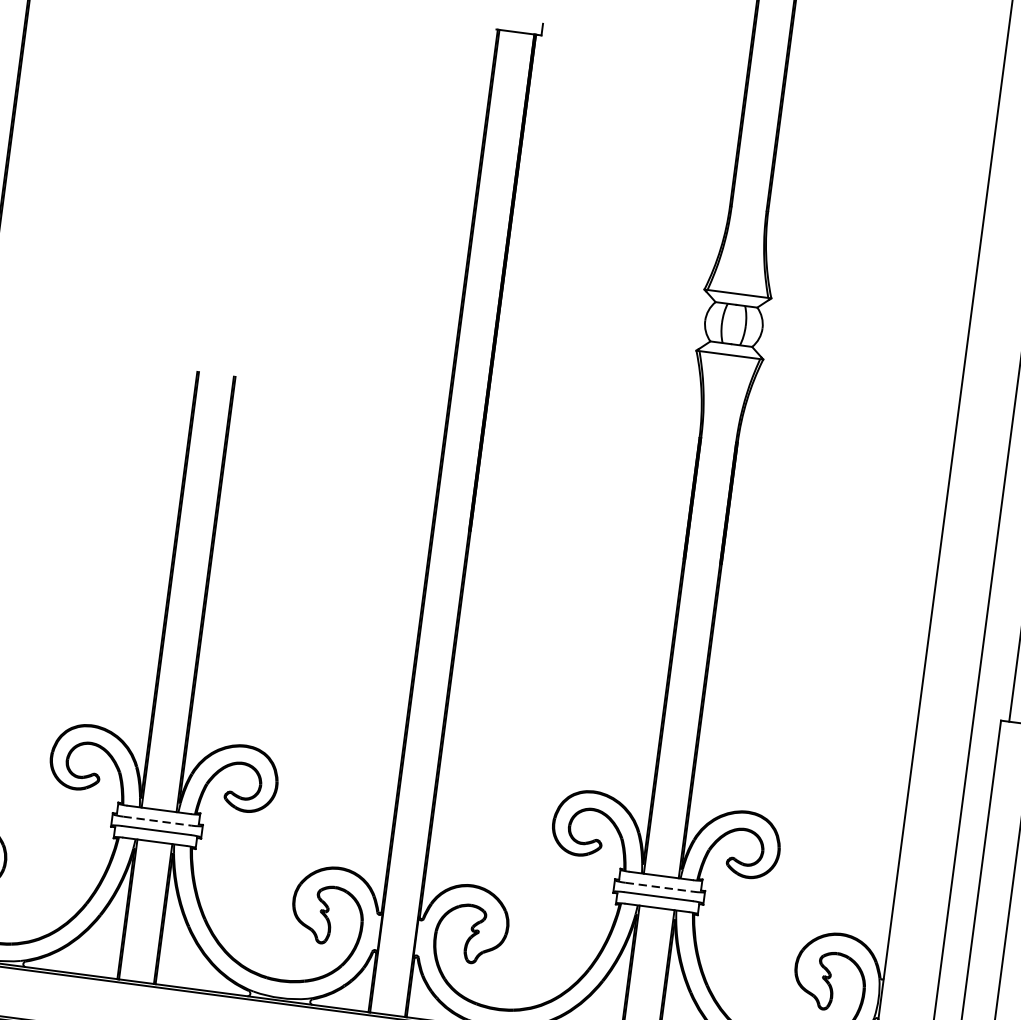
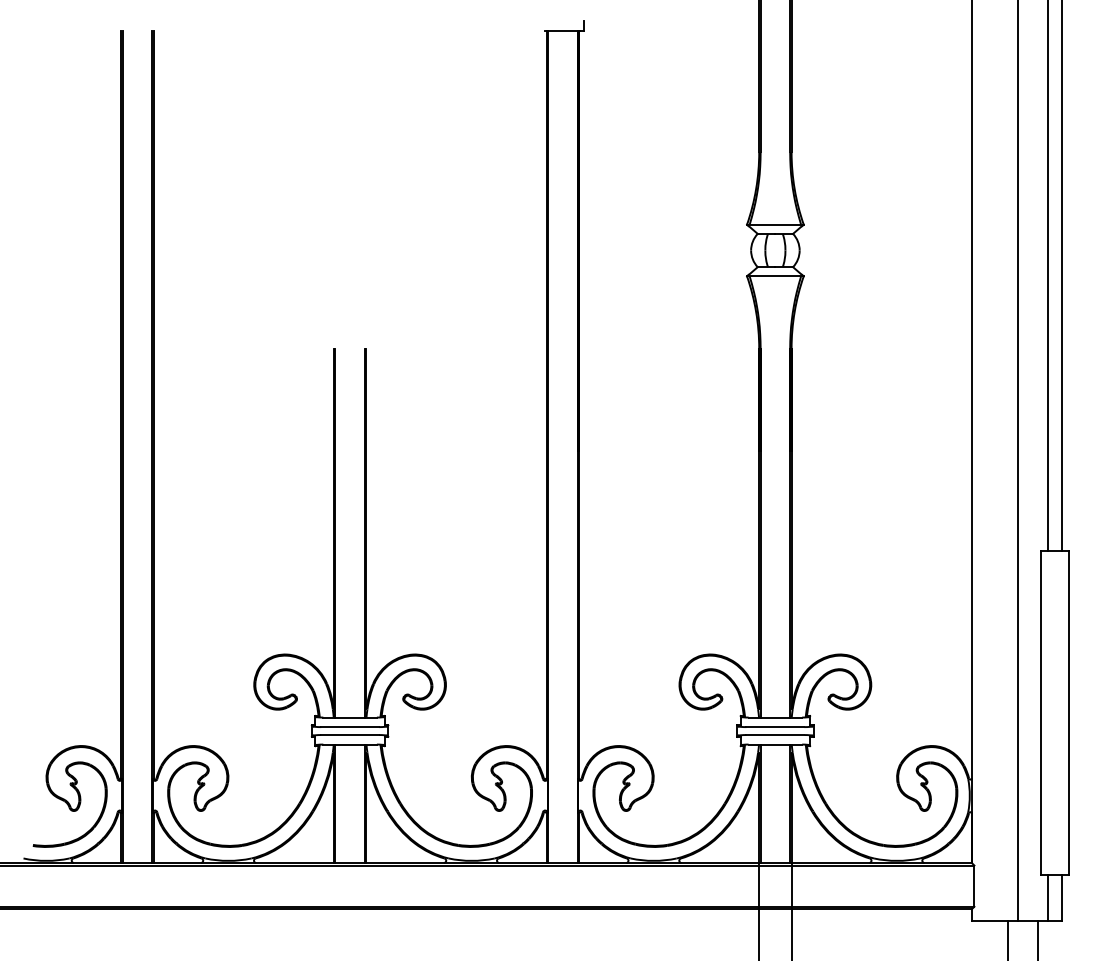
line: (158, 821) -> (350, 727), dashed -> solid
line: (659, 887) -> (775, 727), dashed -> solid

